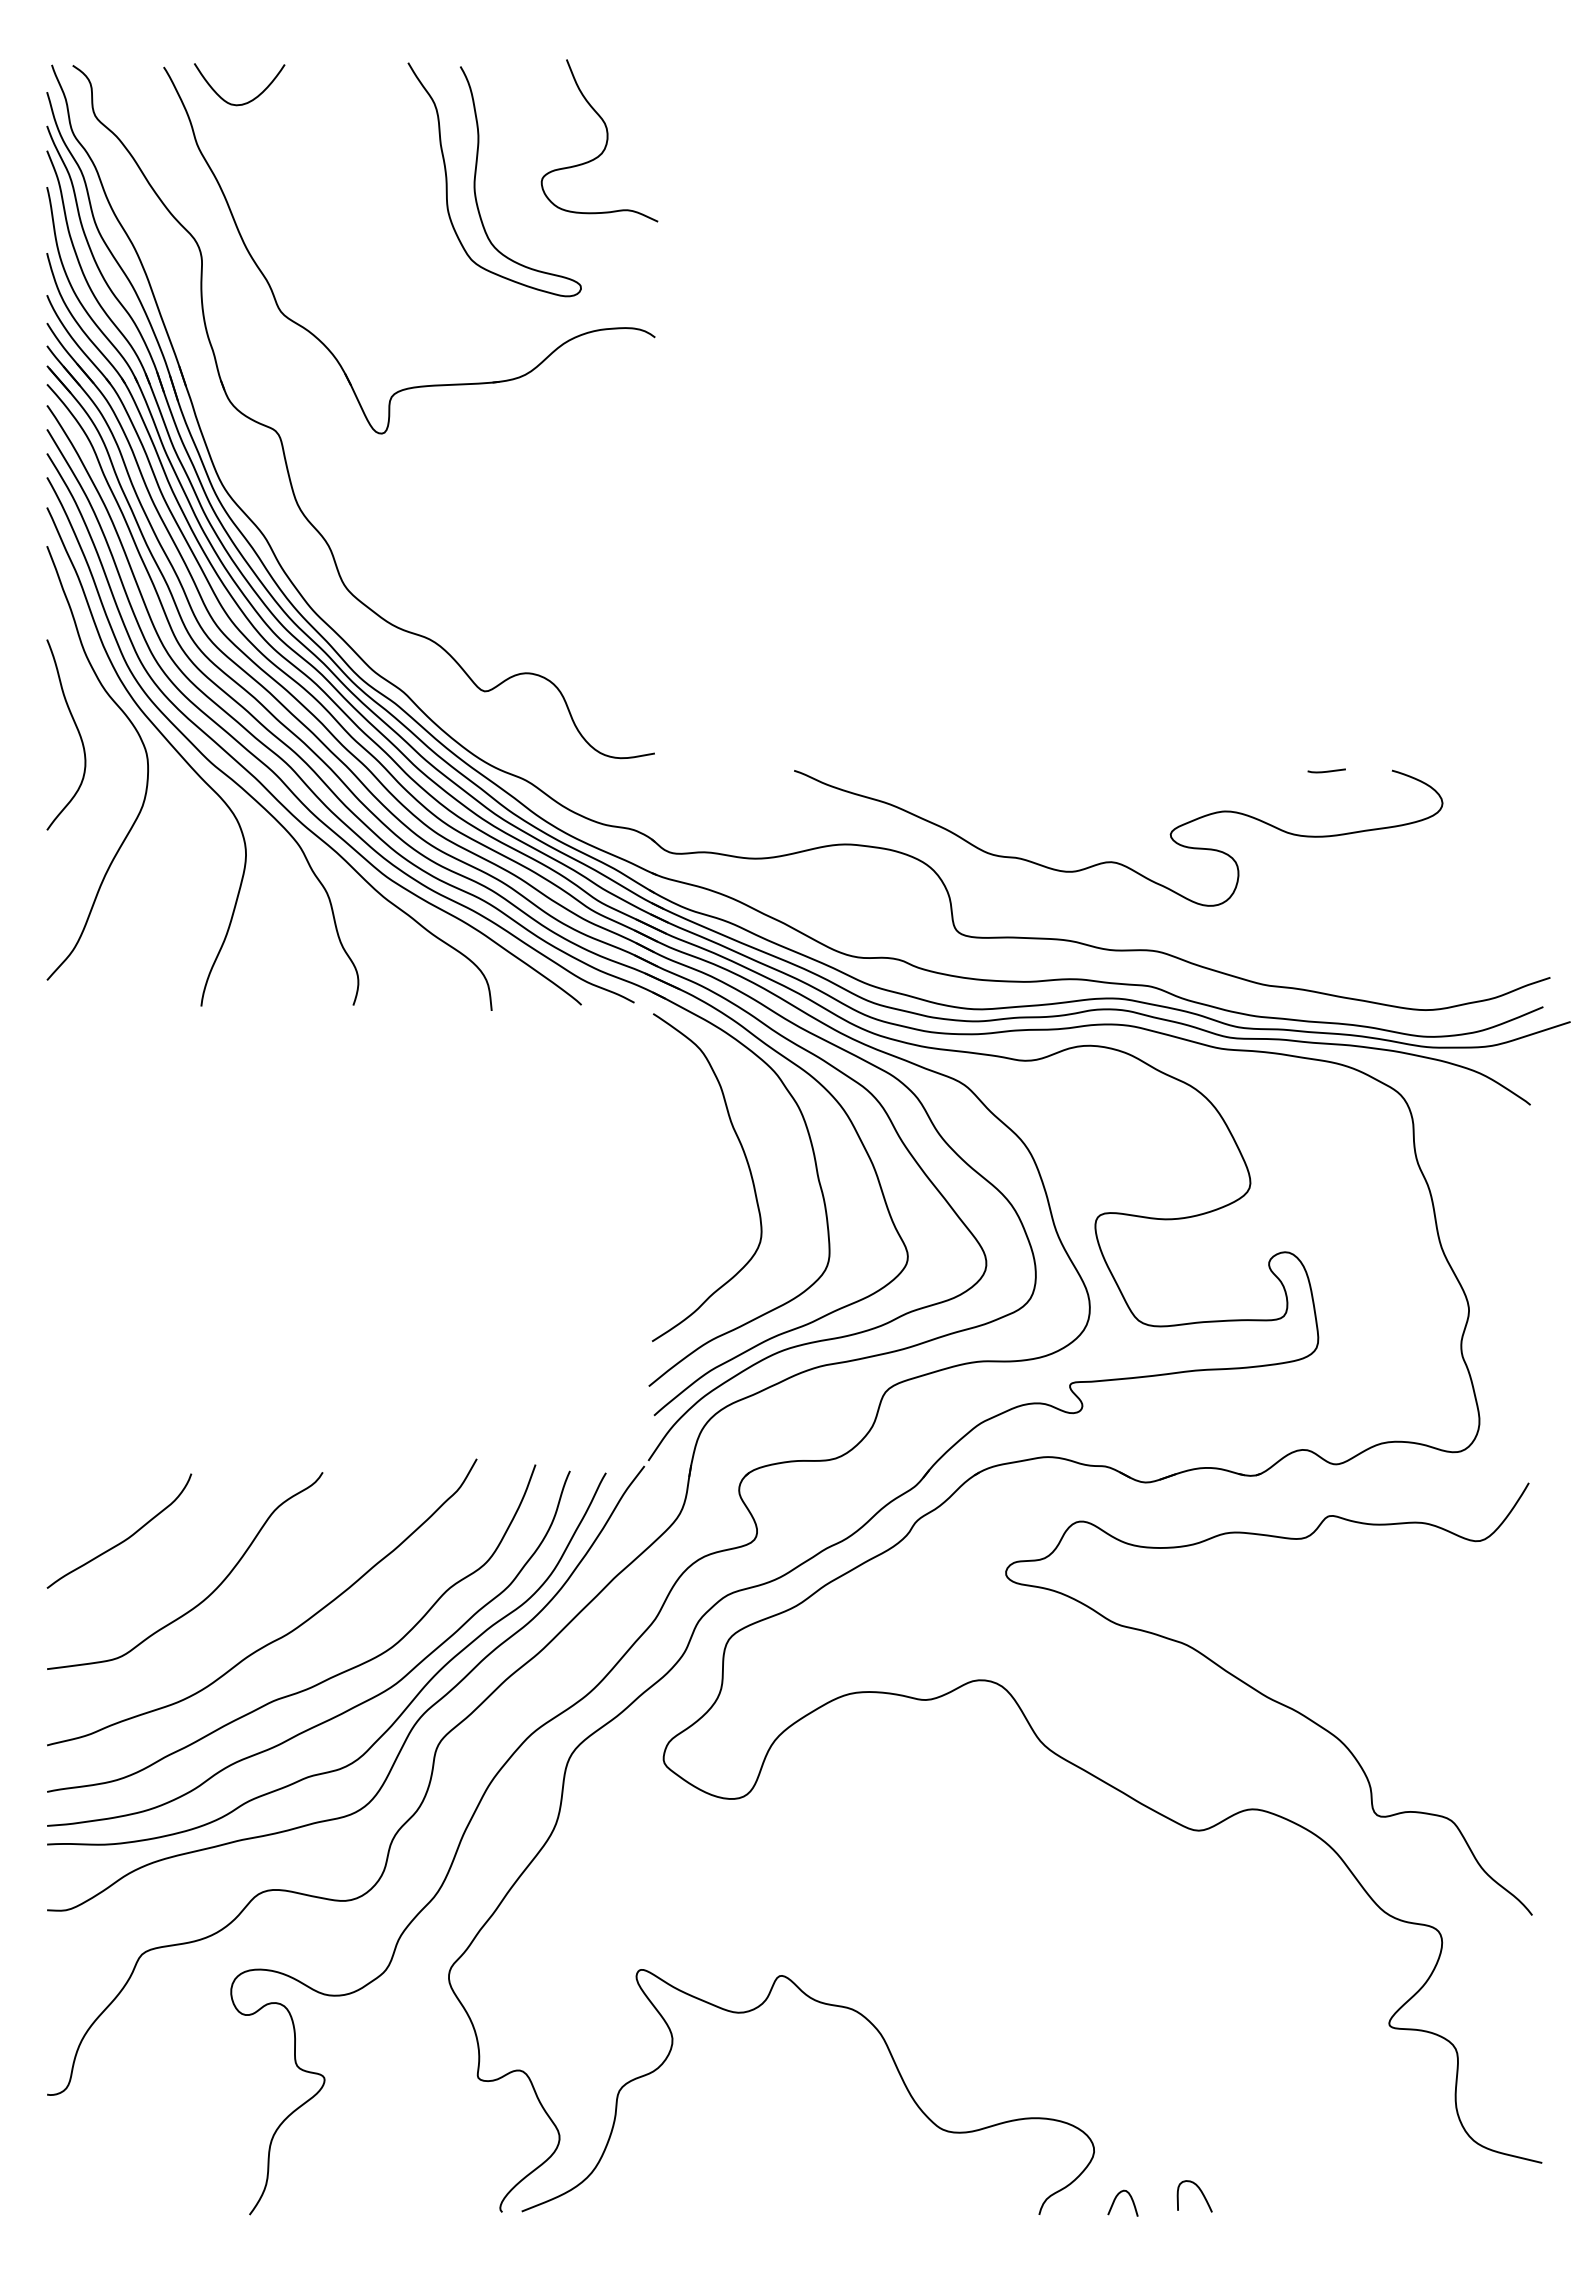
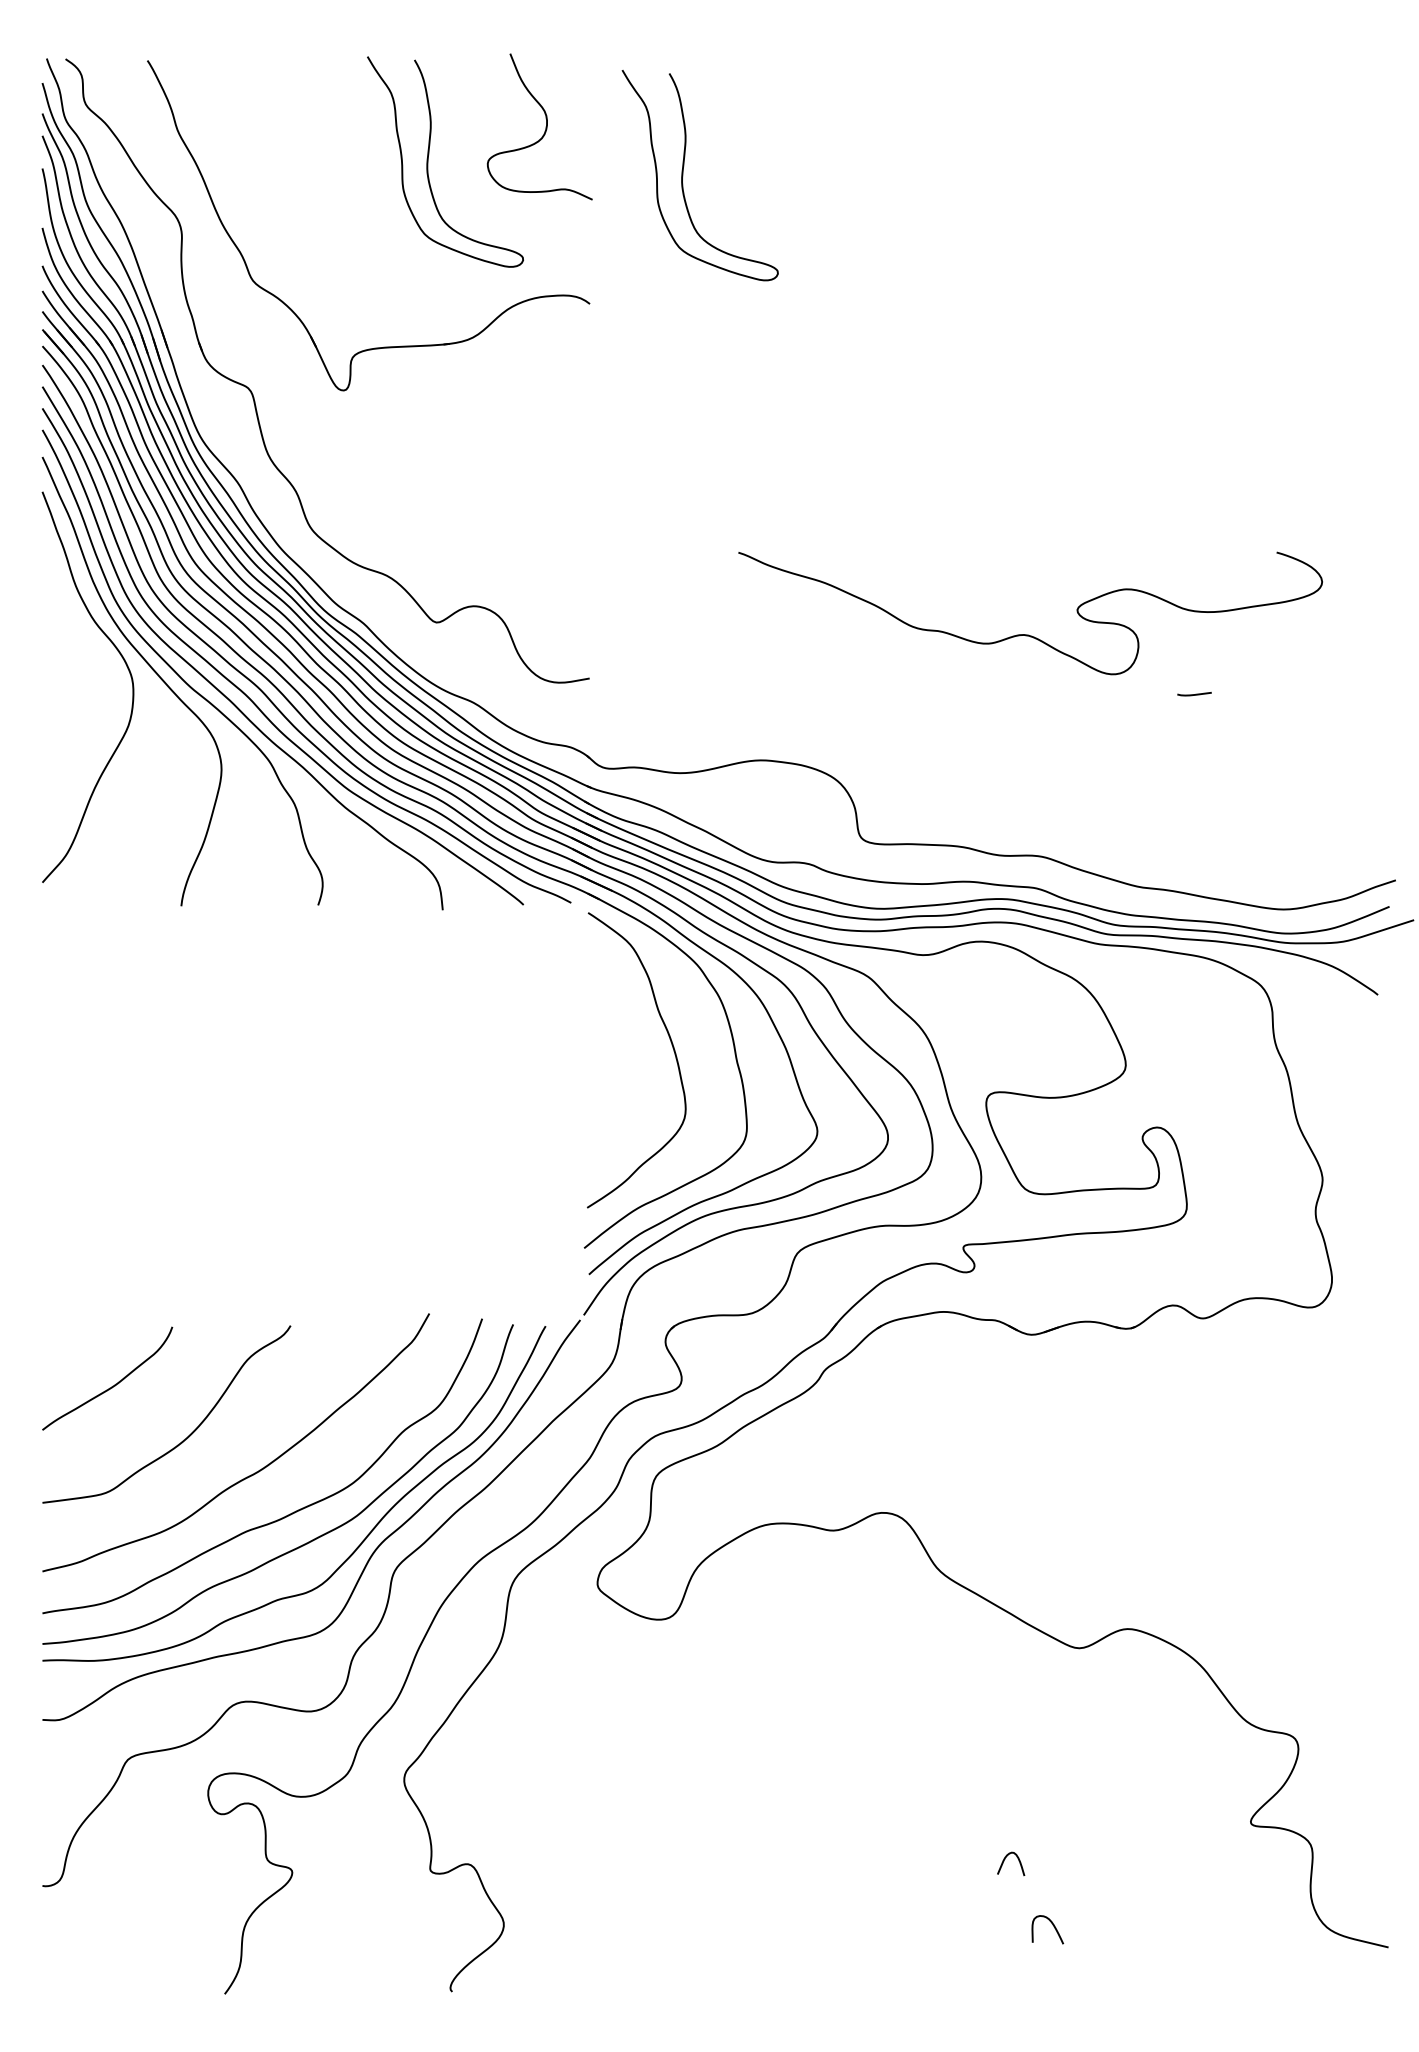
curve: (249, 100) -> (224, 90), removed
curve: (759, 190) -> (683, 171), added
curve: (76, 729) -> (68, 656), removed
curve: (1115, 861) -> (1027, 634), moved
curve: (1268, 1698) -> (1142, 1529), removed
curve: (827, 2005) -> (745, 1805), removed
curve: (1201, 2193) -> (1053, 1927), moved
curve: (1116, 2198) -> (1005, 1859), moved

